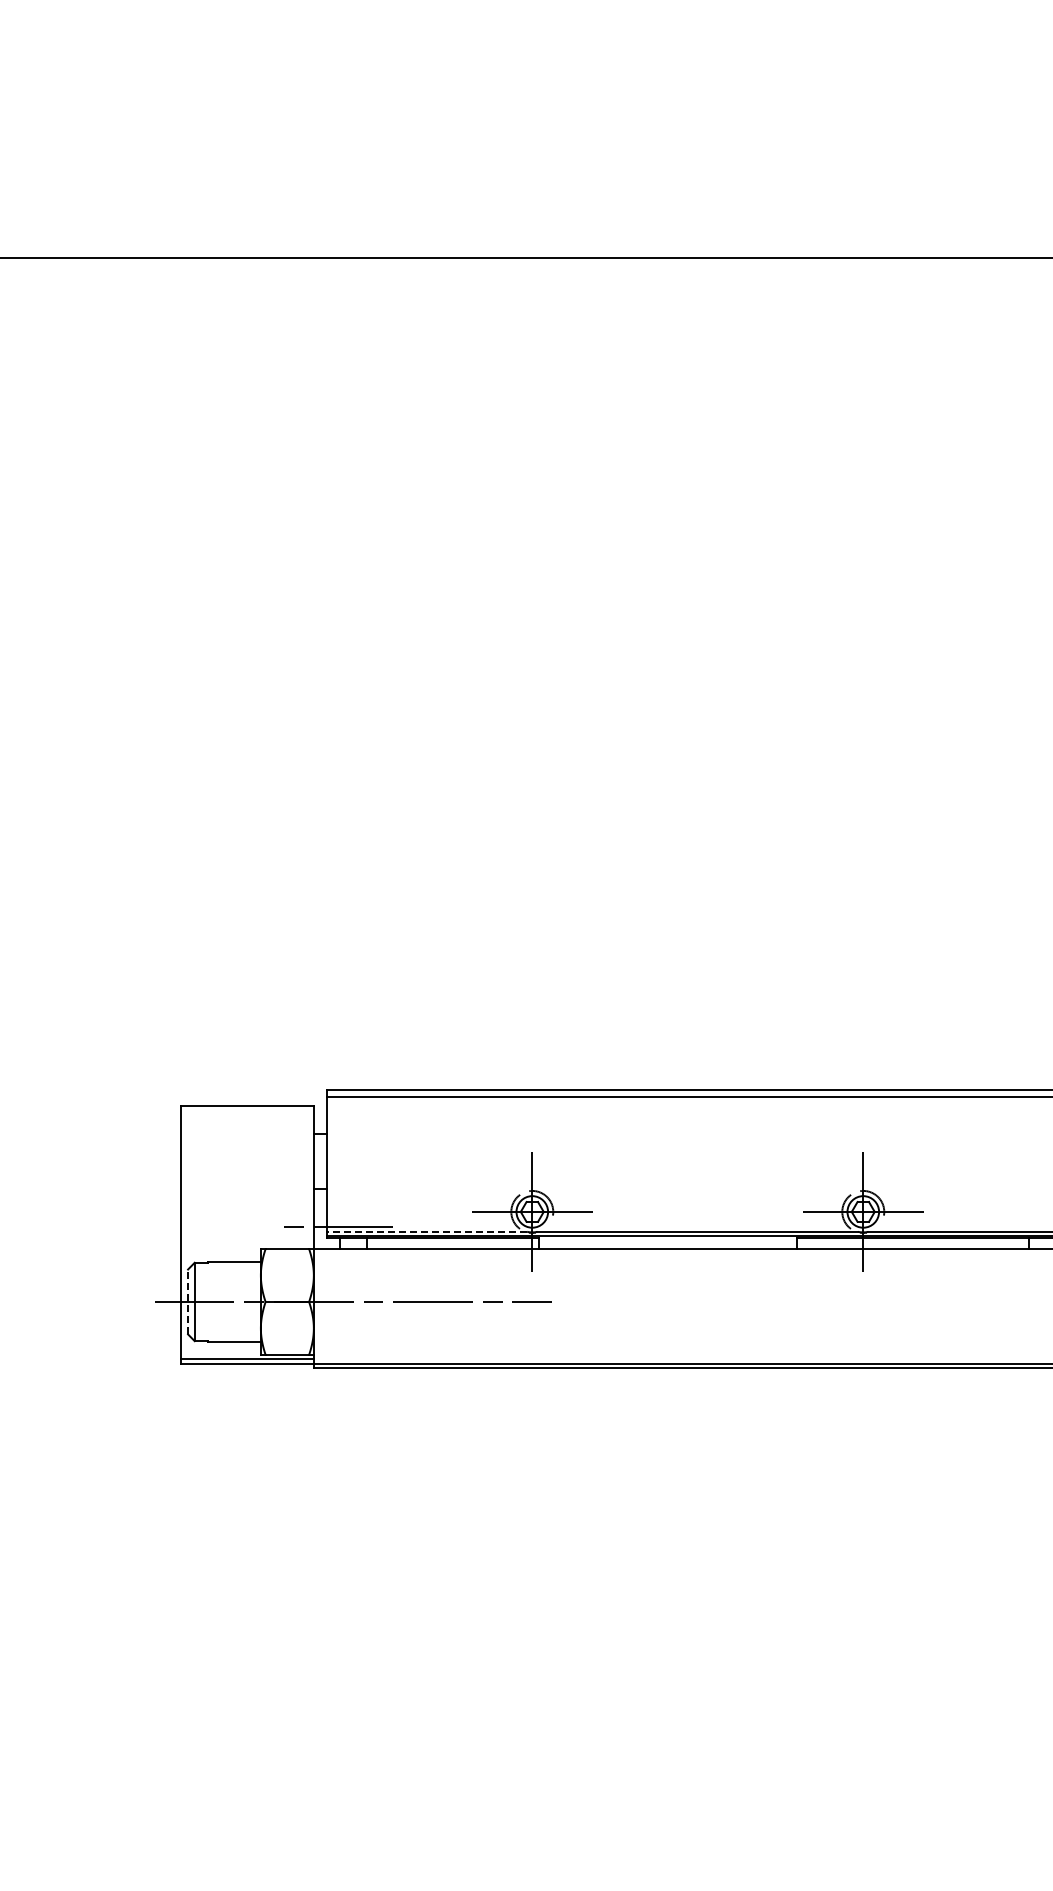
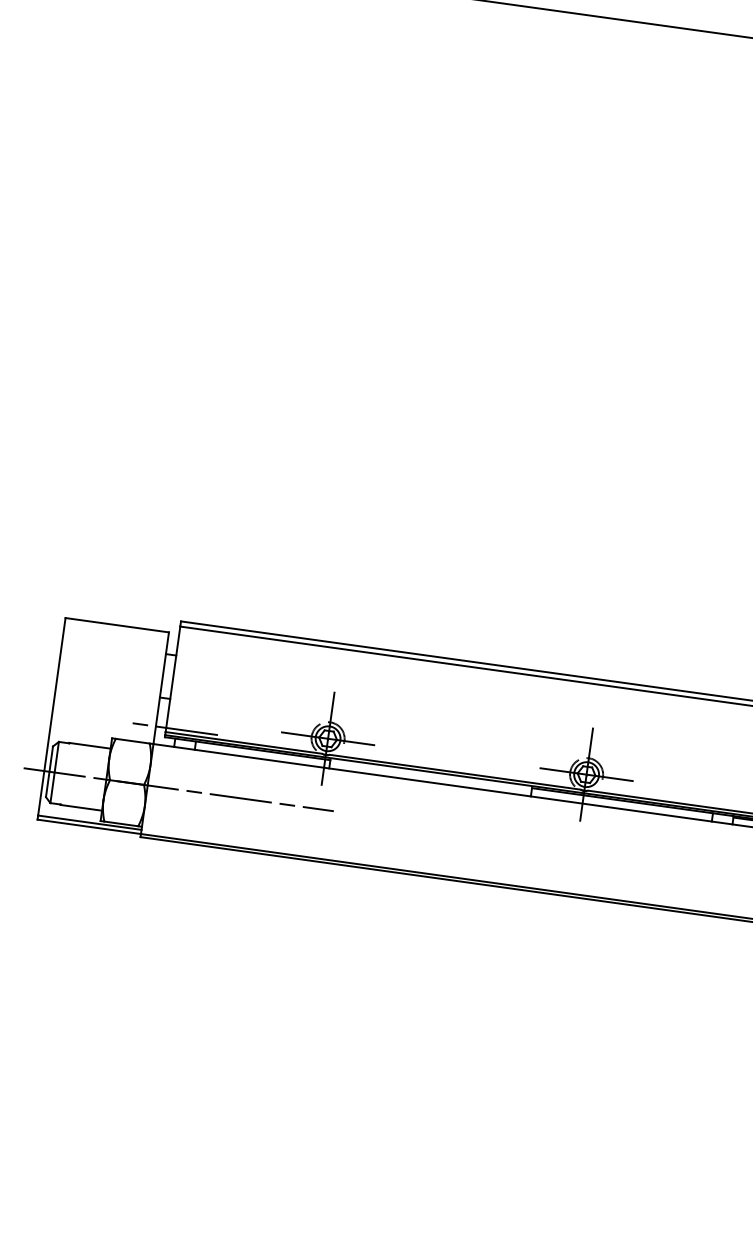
line: (426, 1231) -> (243, 742), dashed -> solid
line: (188, 1301) -> (49, 771), dashed -> solid

